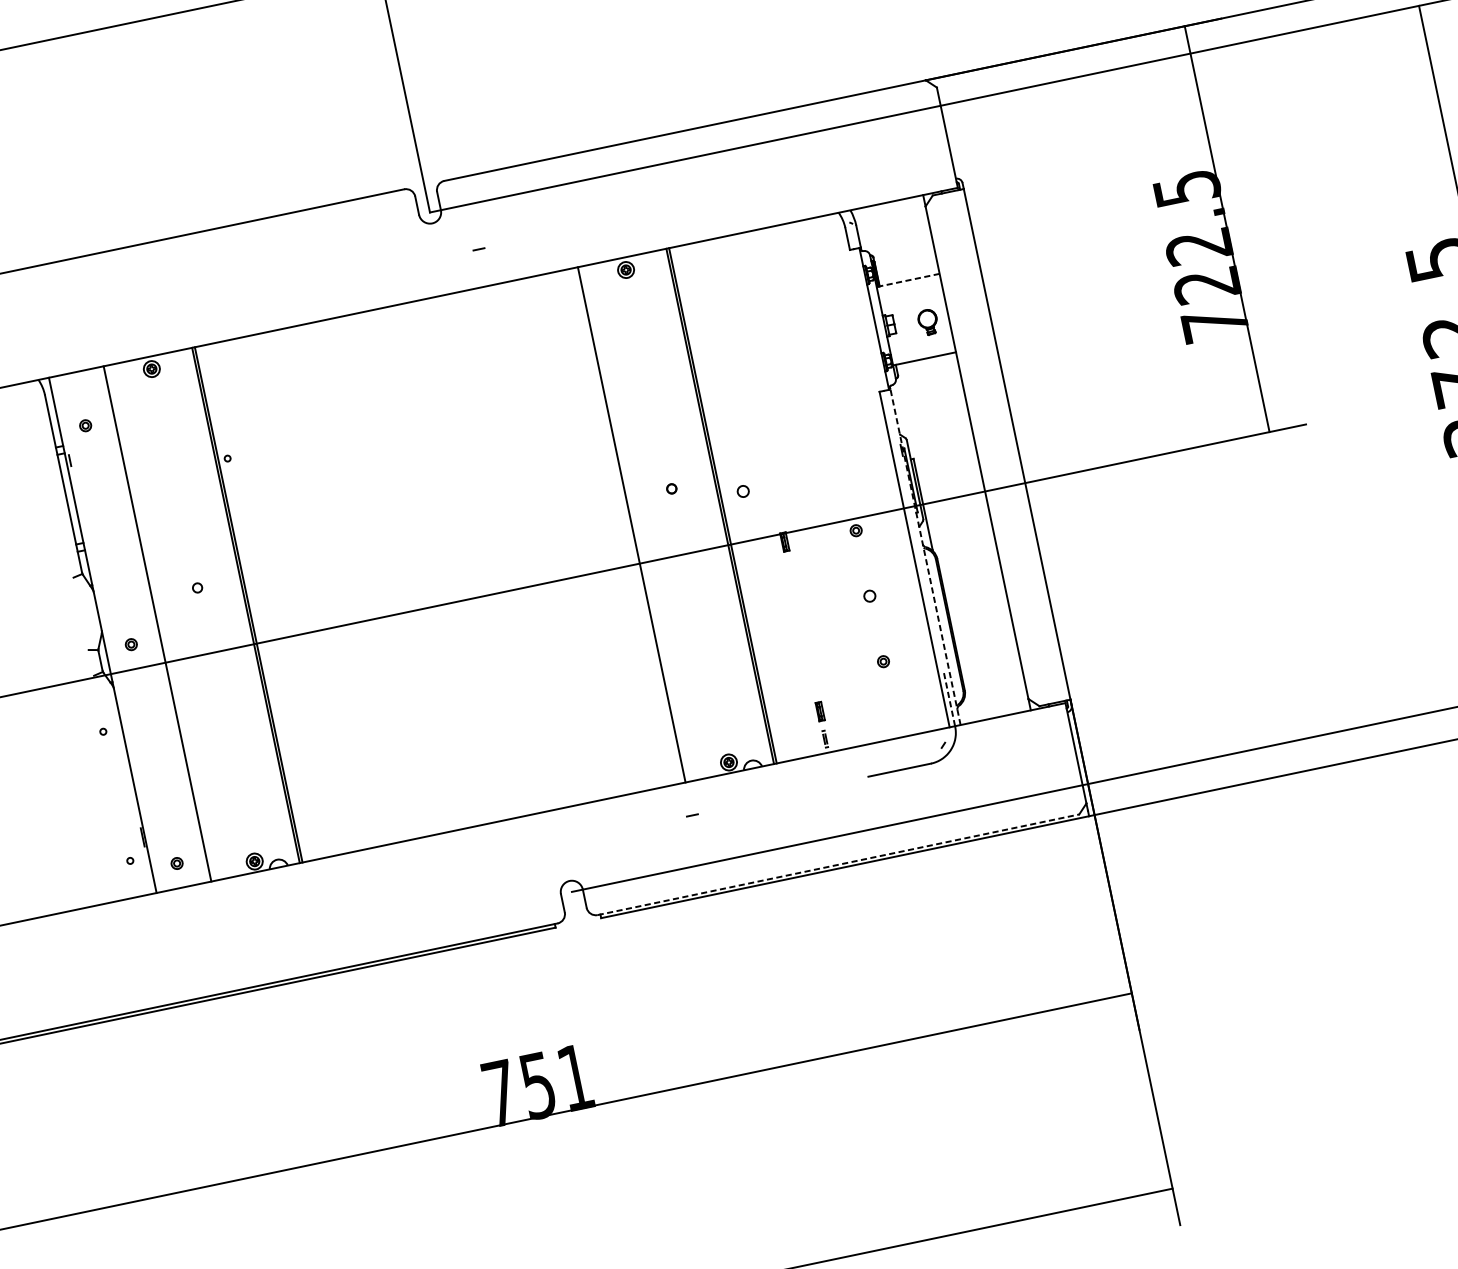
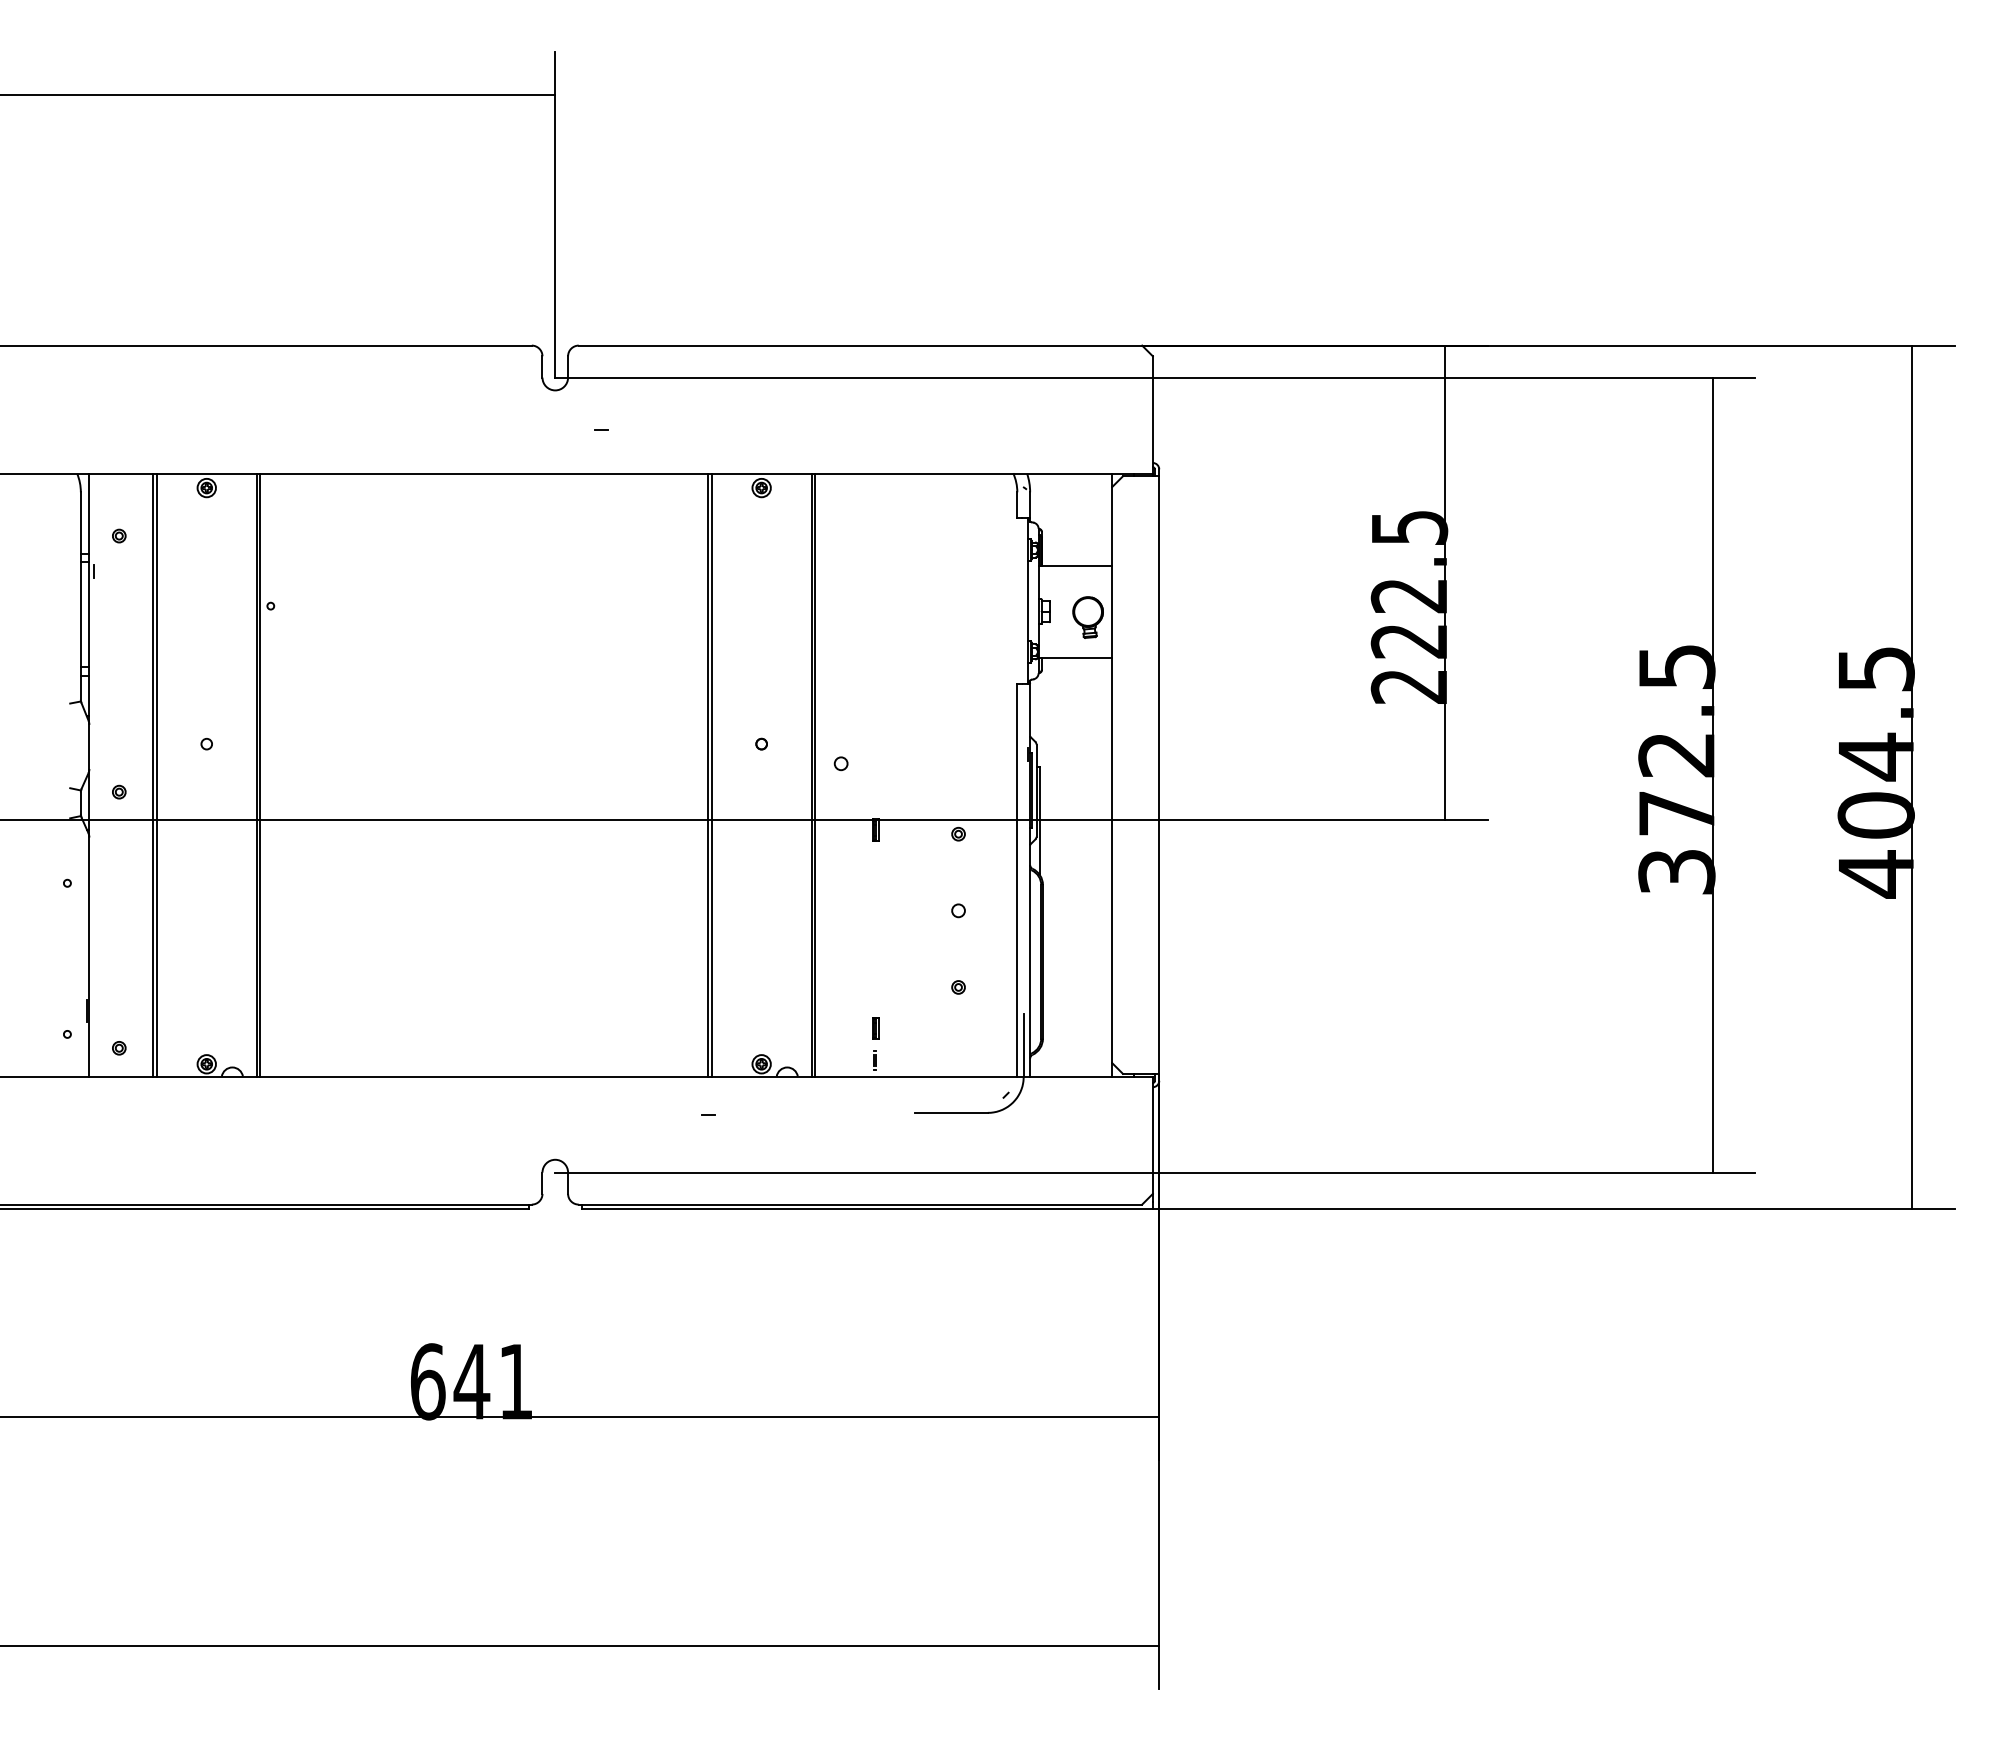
line: (908, 280) -> (1075, 565), dashed -> solid
part: (927, 322) -> (1087, 617), size x1.43
text: (1214, 324) -> (1408, 686), 722.5 -> 222.5
line: (634, 523) -> (711, 774), added
line: (925, 556) -> (1030, 879), dashed -> solid
line: (160, 622) -> (156, 774), added
line: (949, 700) -> (1023, 1046), dashed -> solid
line: (838, 864) -> (860, 1204), dashed -> solid
text: (519, 1089) -> (450, 1381), 751 -> 641

